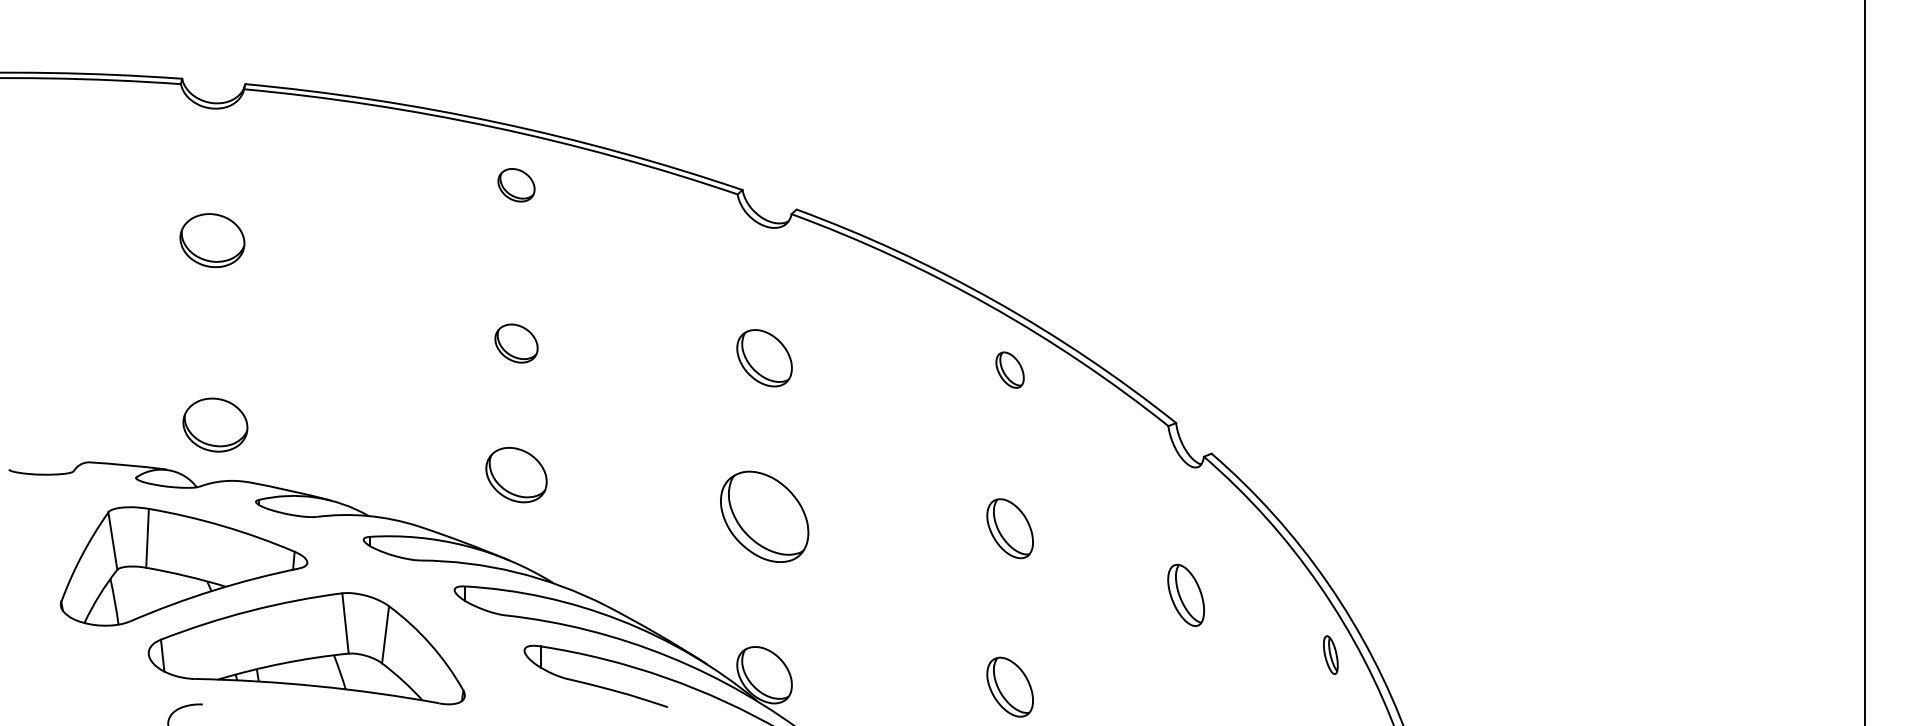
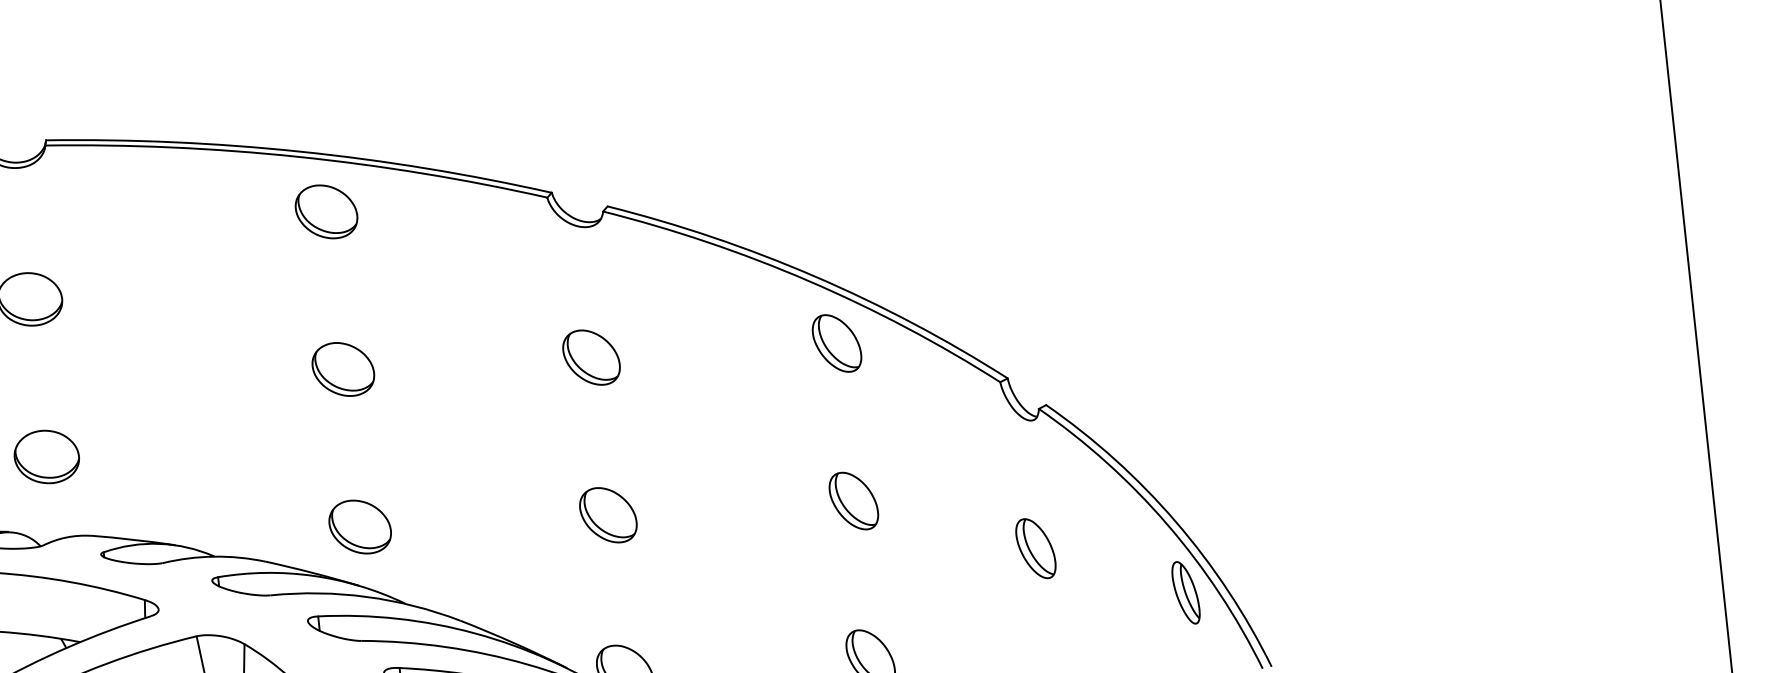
part: (516, 185) -> (326, 212), size x1.67
part: (516, 343) -> (343, 369), size x1.43
part: (1009, 369) -> (836, 342), size x1.67
part: (215, 424) -> (46, 456), moved
part: (516, 475) -> (360, 527), moved
part: (764, 516) -> (608, 515), size x0.62
part: (1330, 654) -> (1185, 592), size x1.67

